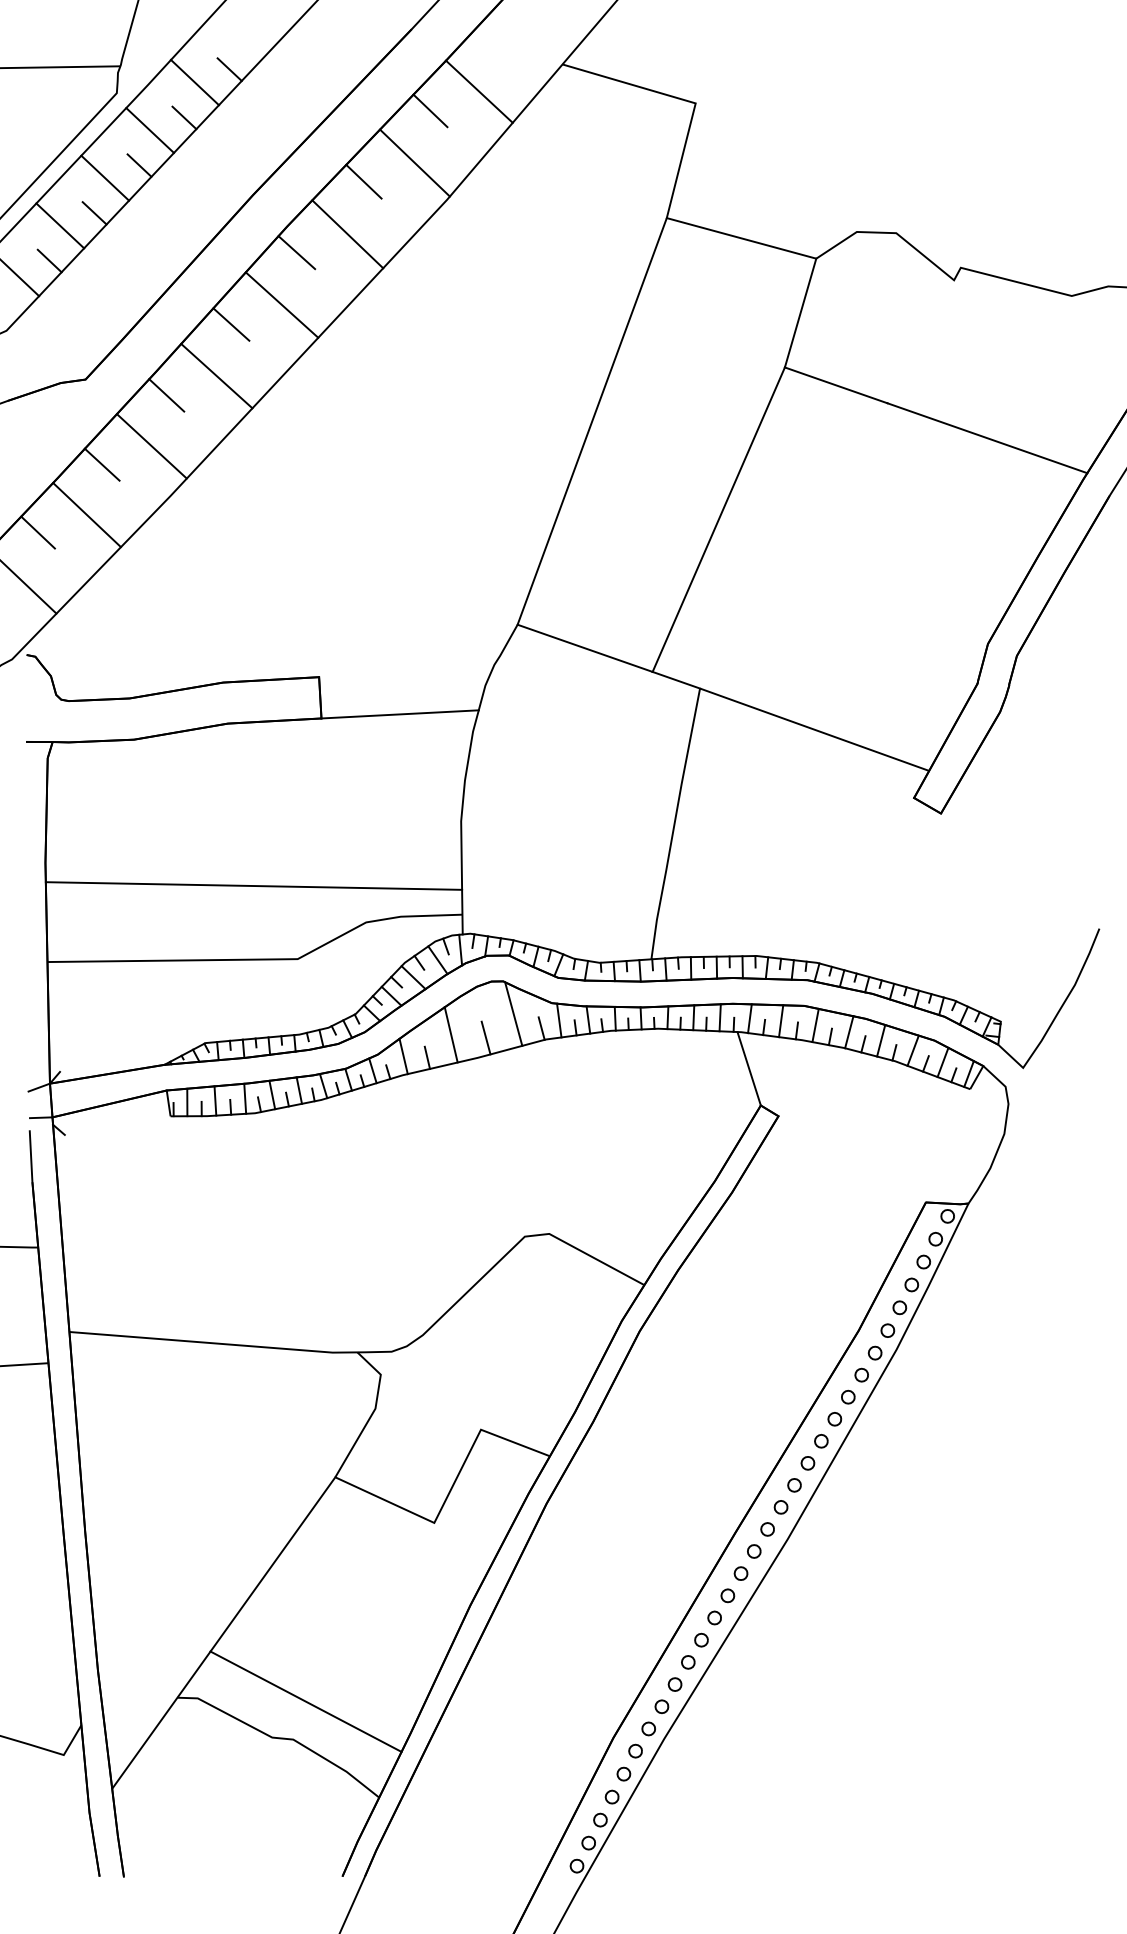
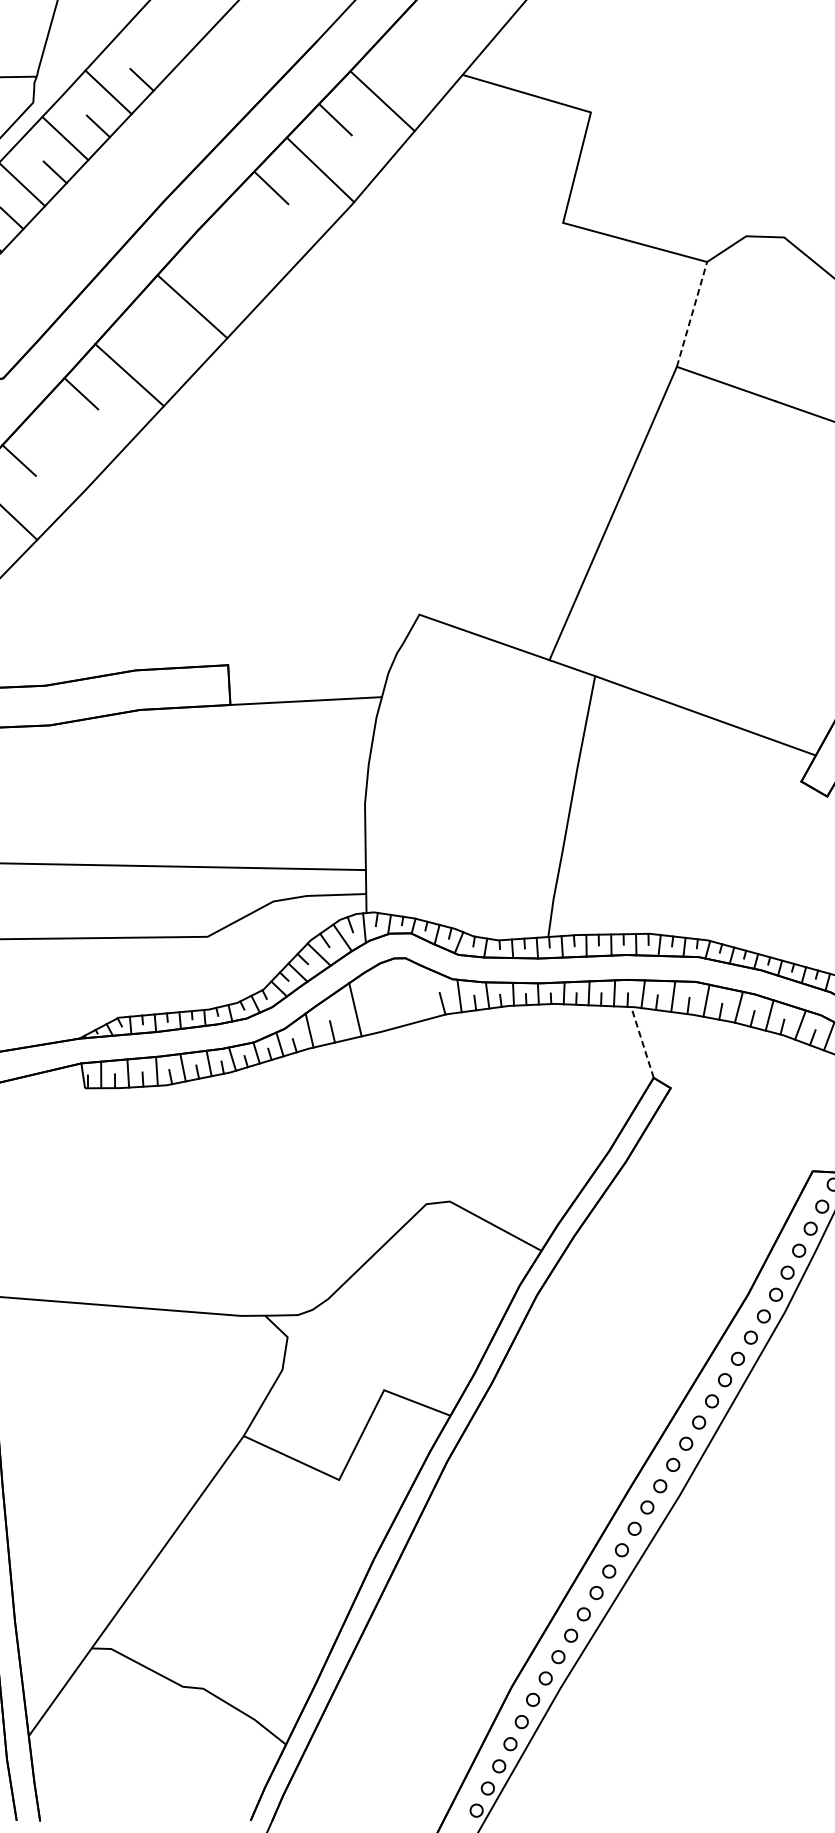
line: (347, 234) -> (255, 238), removed
line: (296, 252) -> (206, 256), removed
line: (800, 313) -> (691, 314), solid -> dashed
line: (231, 324) -> (143, 325), removed
line: (591, 421) -> (490, 418), removed
line: (151, 446) -> (66, 442), removed
line: (513, 1013) -> (415, 989), removed
line: (485, 1037) -> (388, 1012), removed
line: (749, 1068) -> (642, 1042), solid -> dashed
line: (305, 1701) -> (215, 1652), removed

